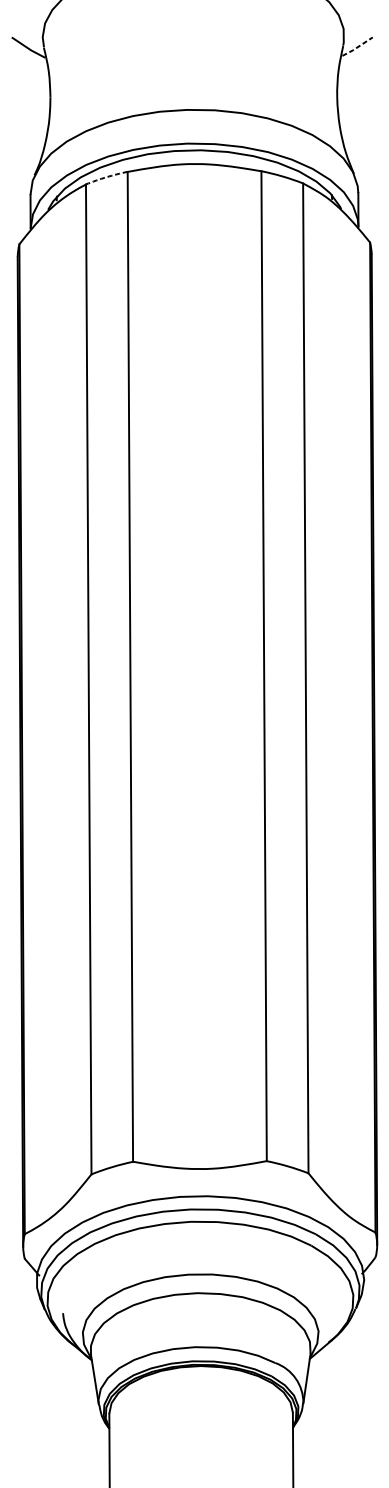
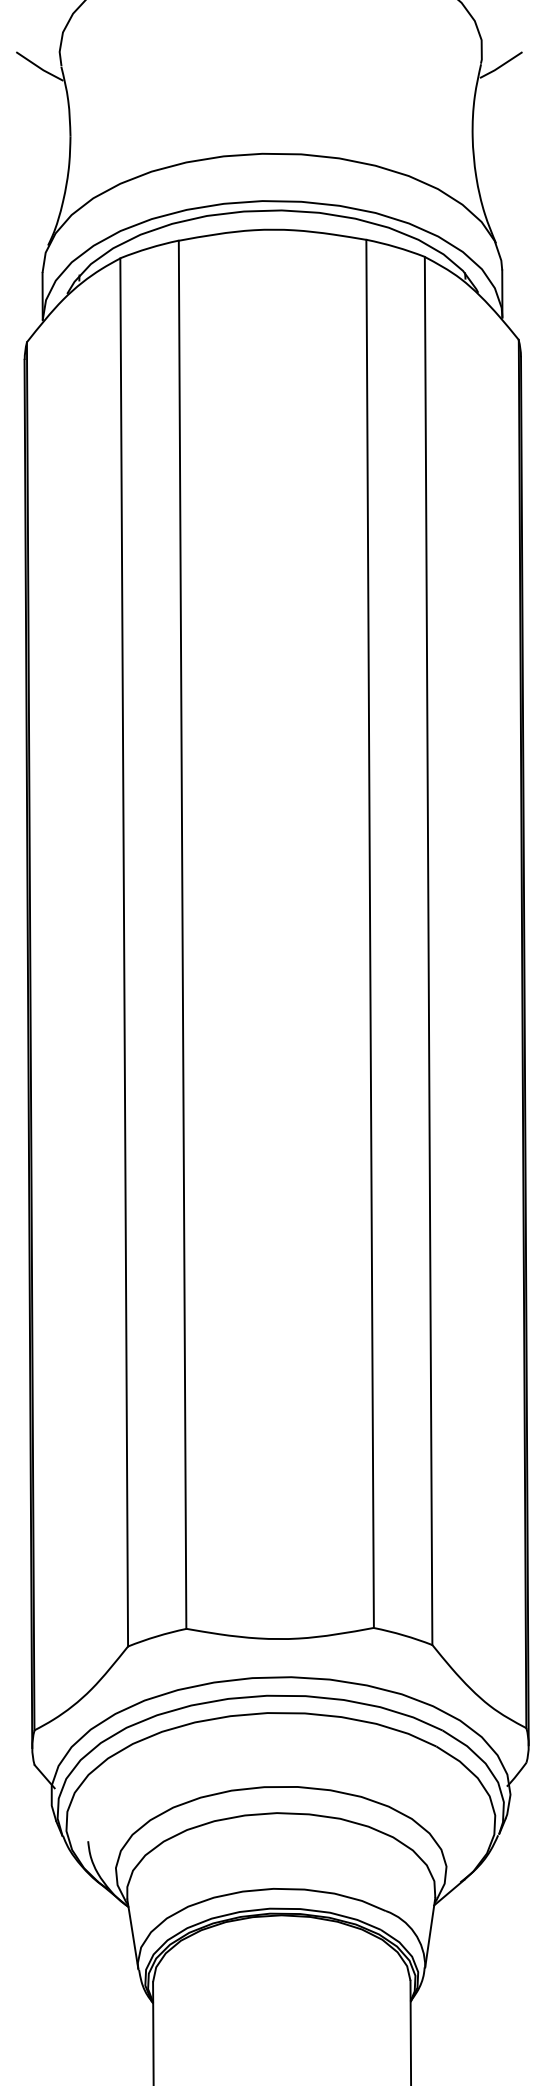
line: (357, 47) -> (501, 66), dashed -> solid
arc: (106, 177) -> (149, 248), dashed -> solid

